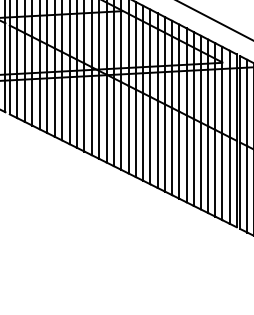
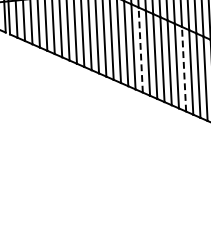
line: (143, 136) -> (141, 49), solid -> dashed
line: (186, 158) -> (183, 68), solid -> dashed

